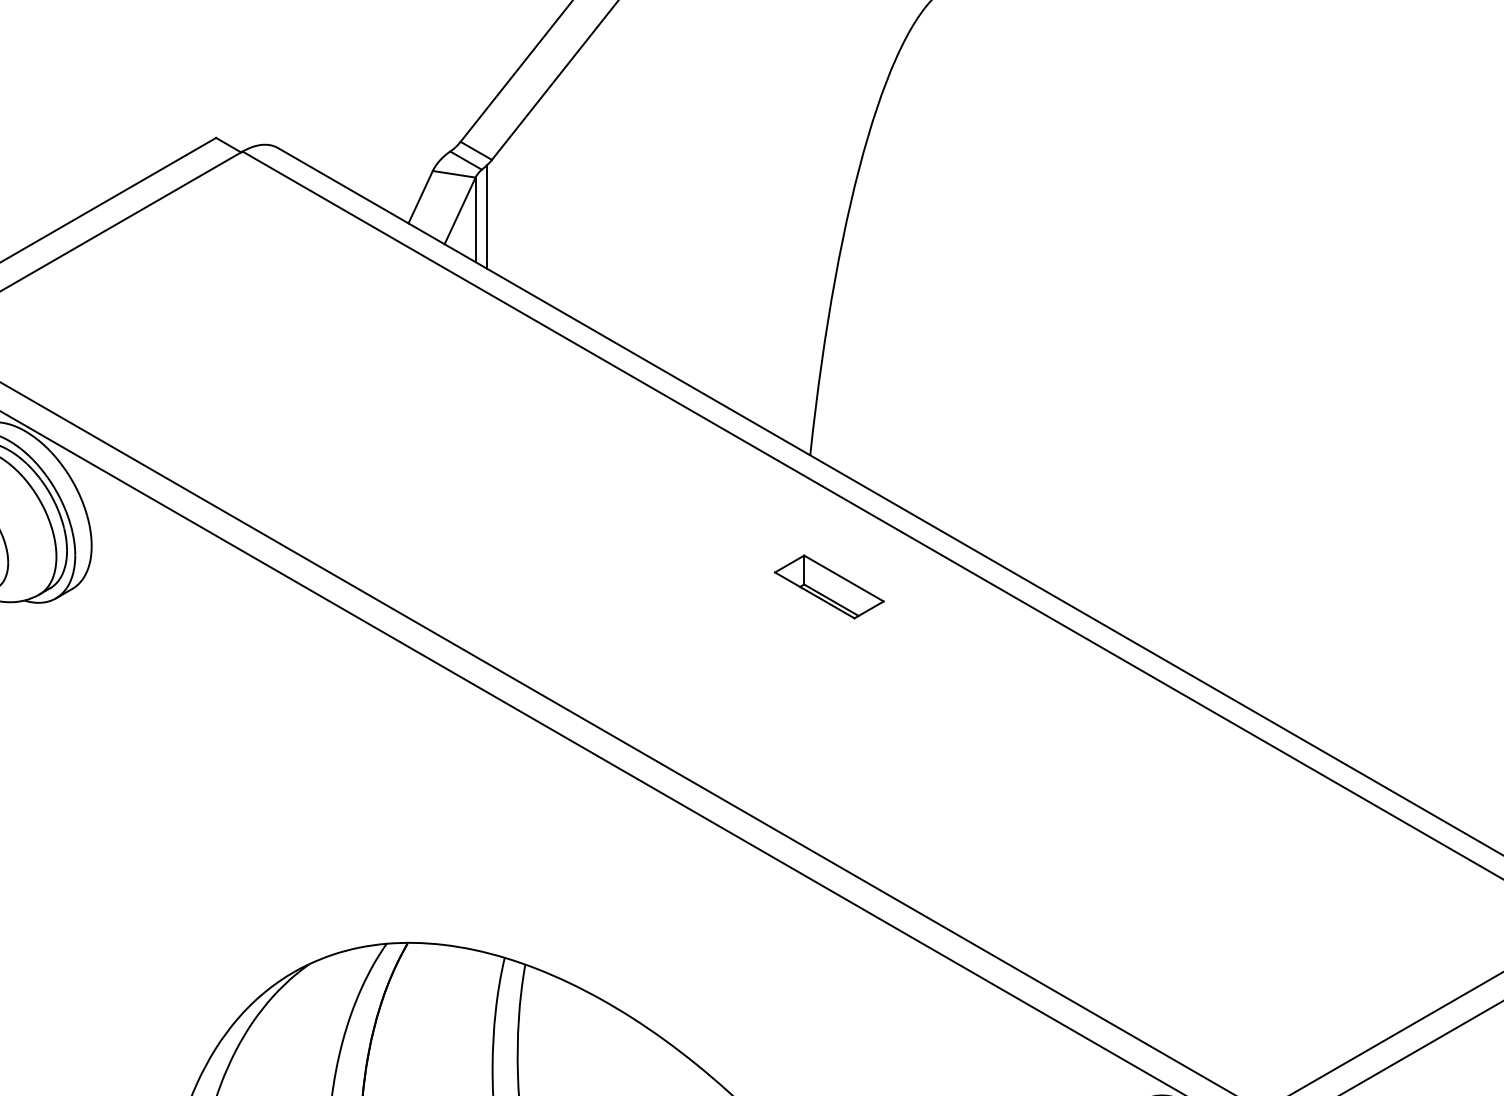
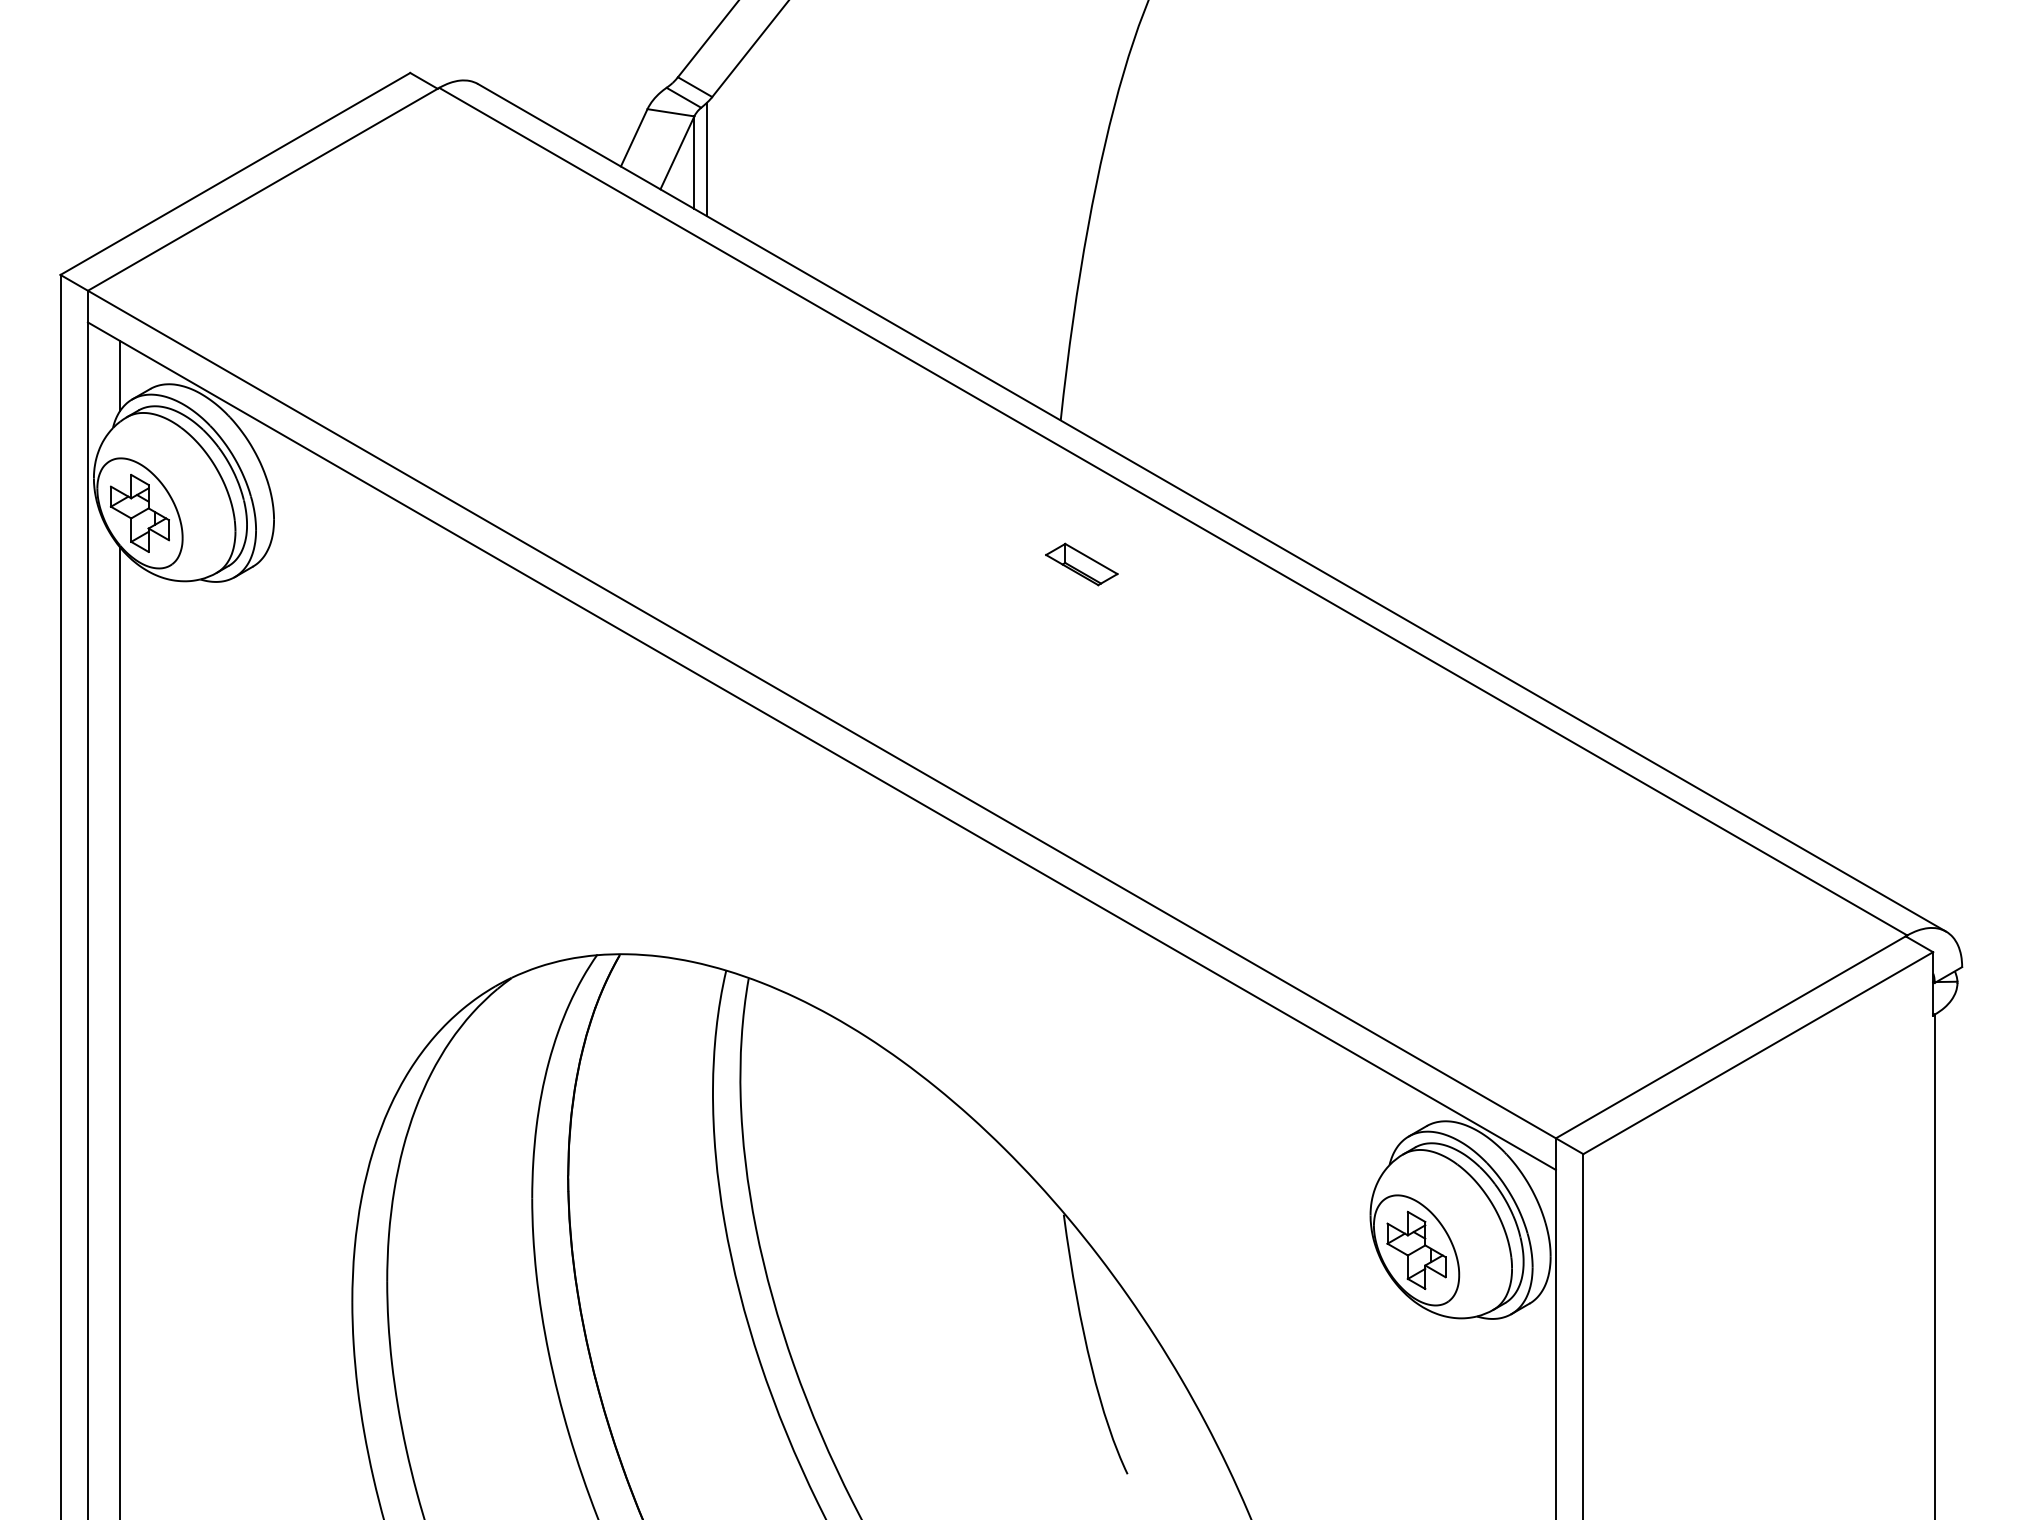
part: (829, 586) -> (1081, 564), size x0.6

